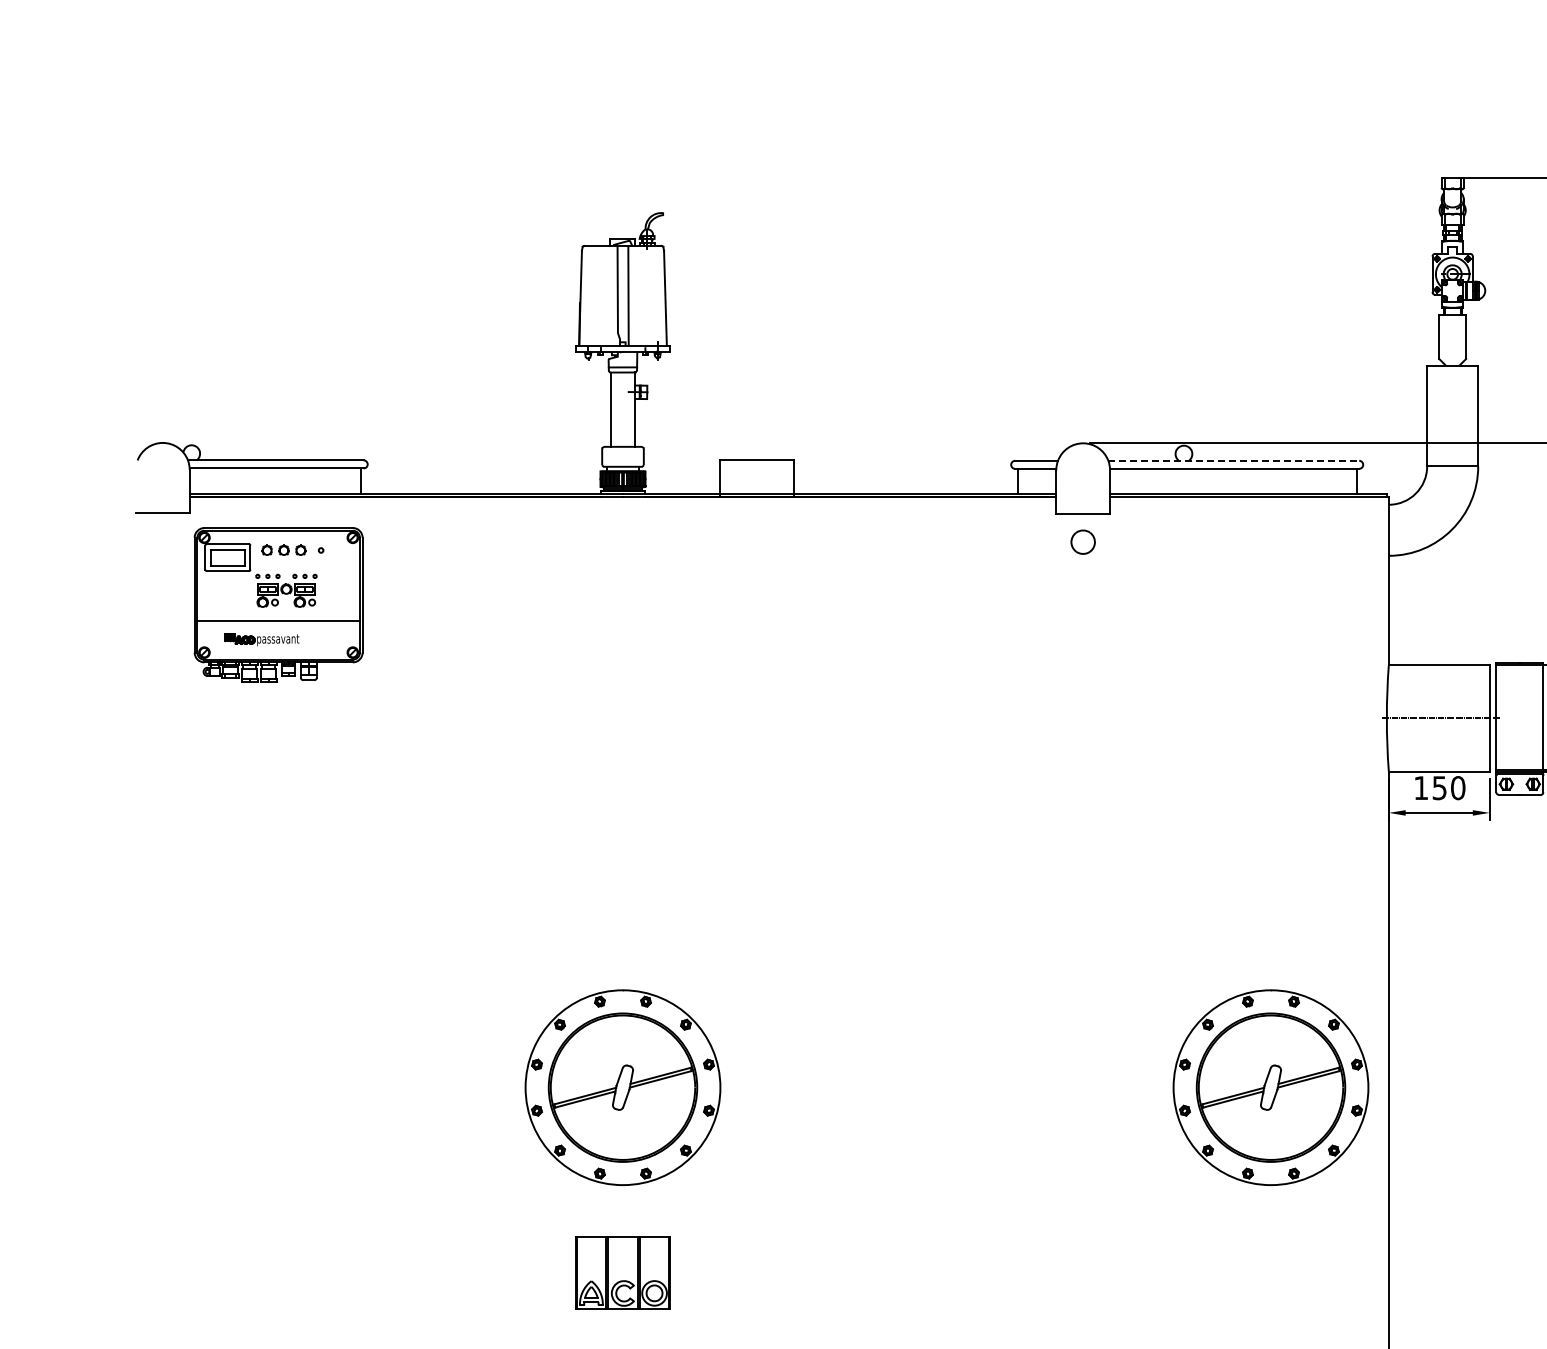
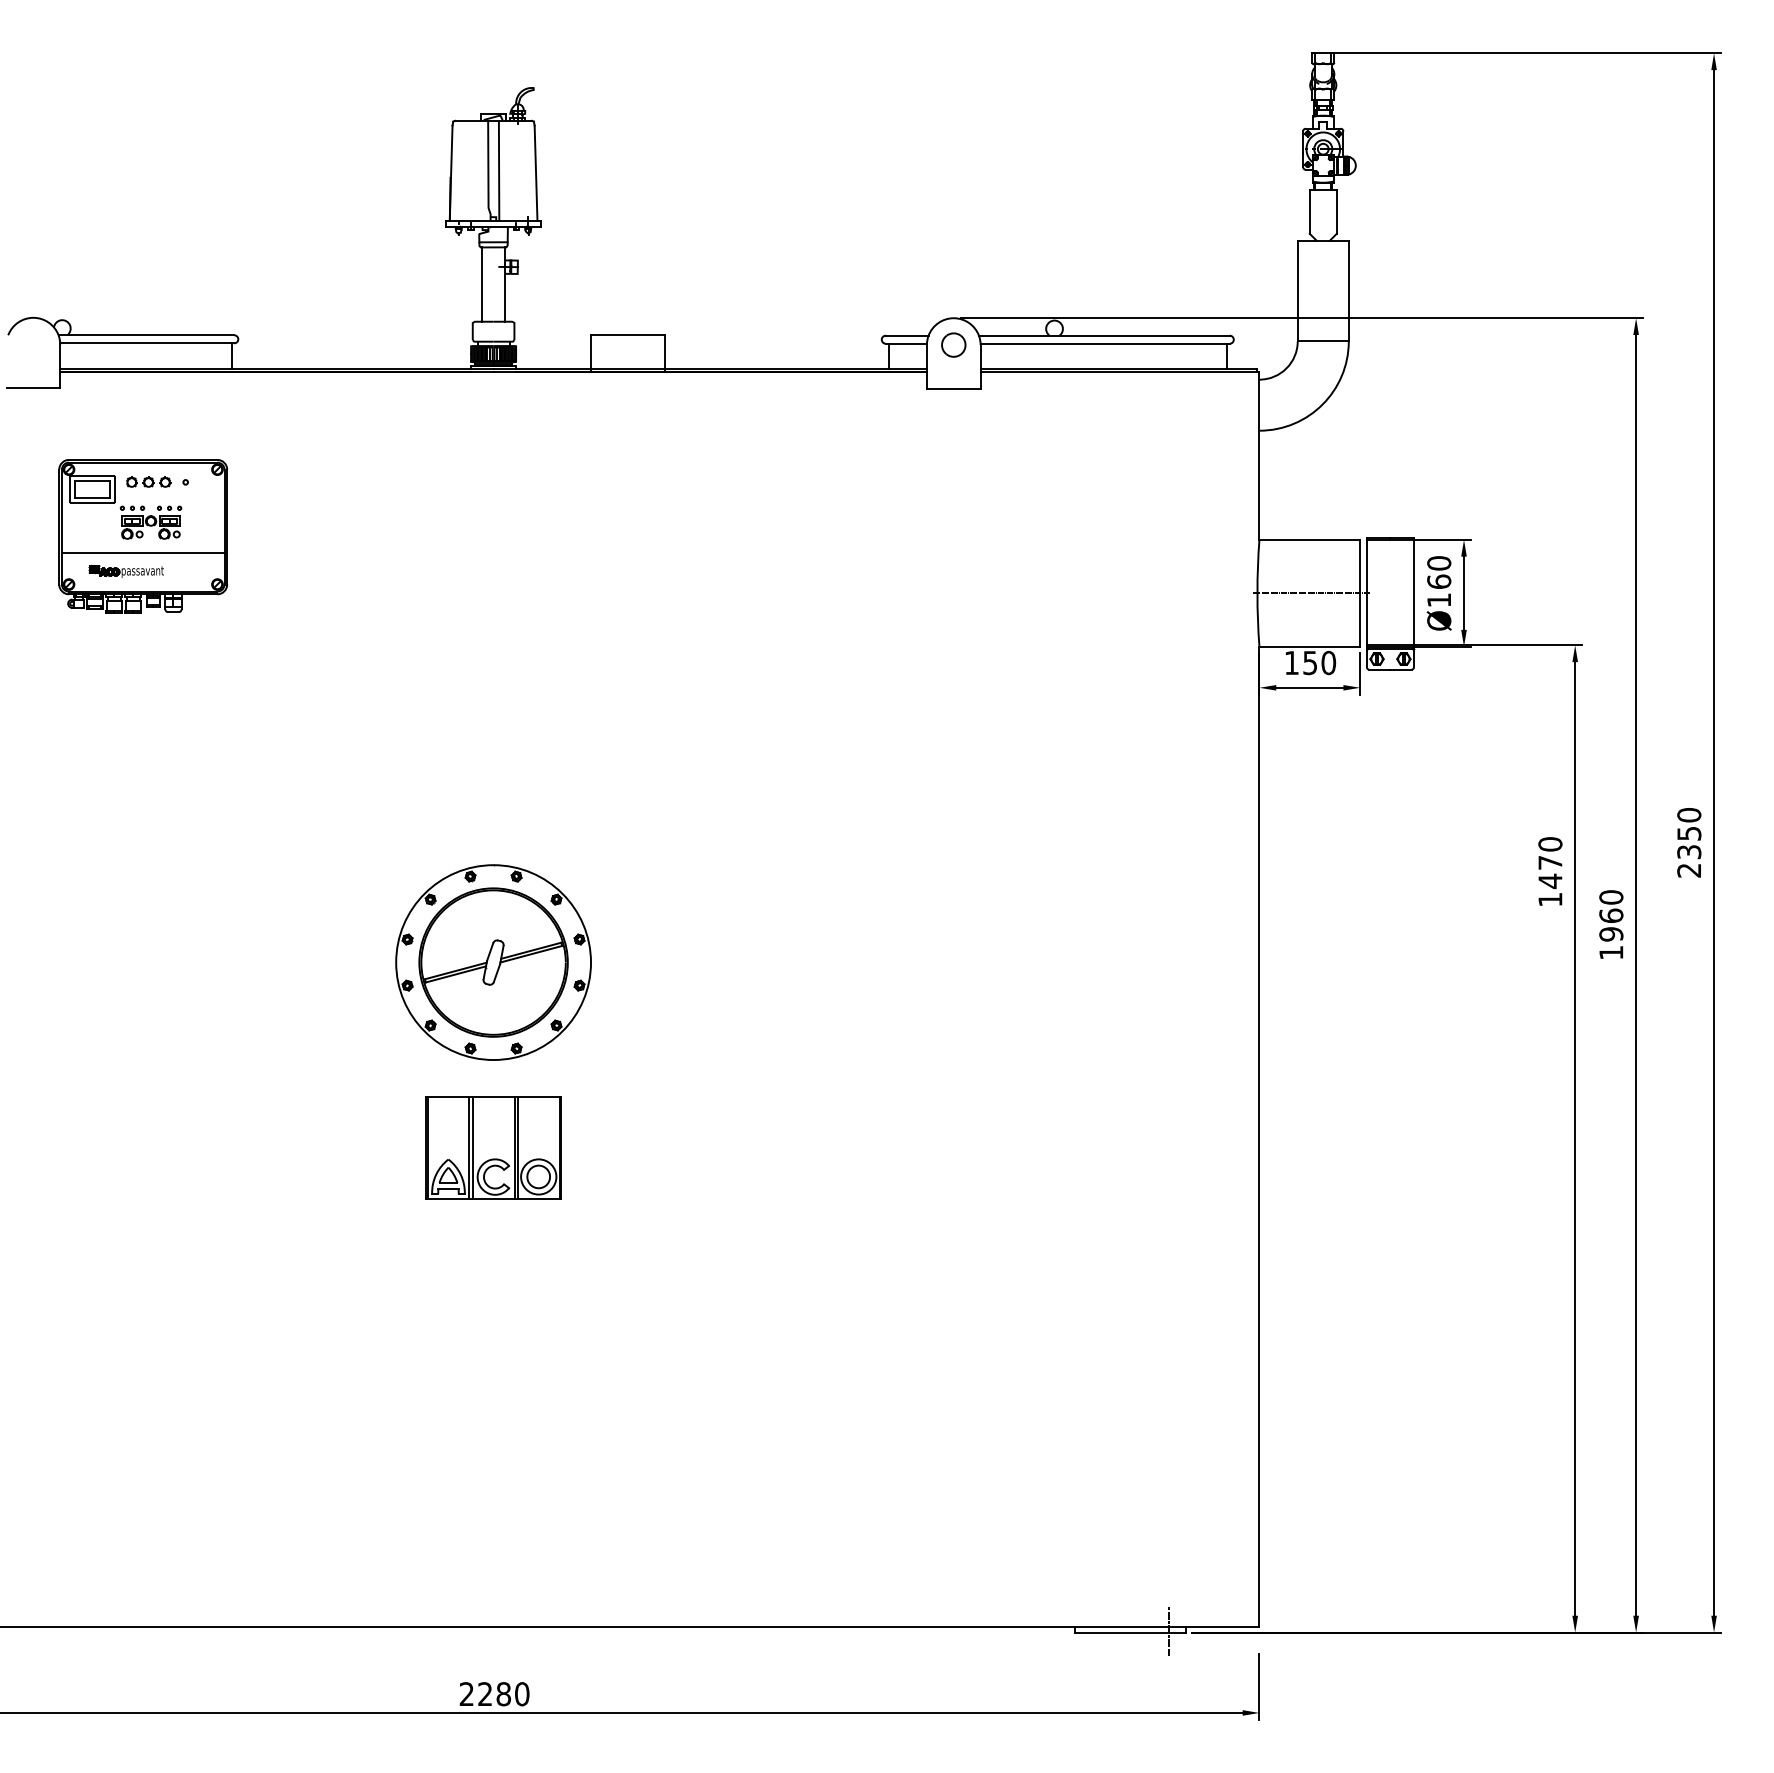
line: (1233, 460) -> (1104, 335), dashed -> solid
part: (1082, 541) -> (953, 344), moved
part: (278, 604) -> (143, 536), moved
part: (1270, 1087) -> (1141, 962), removed
part: (622, 1272) -> (493, 1147), size x1.43

